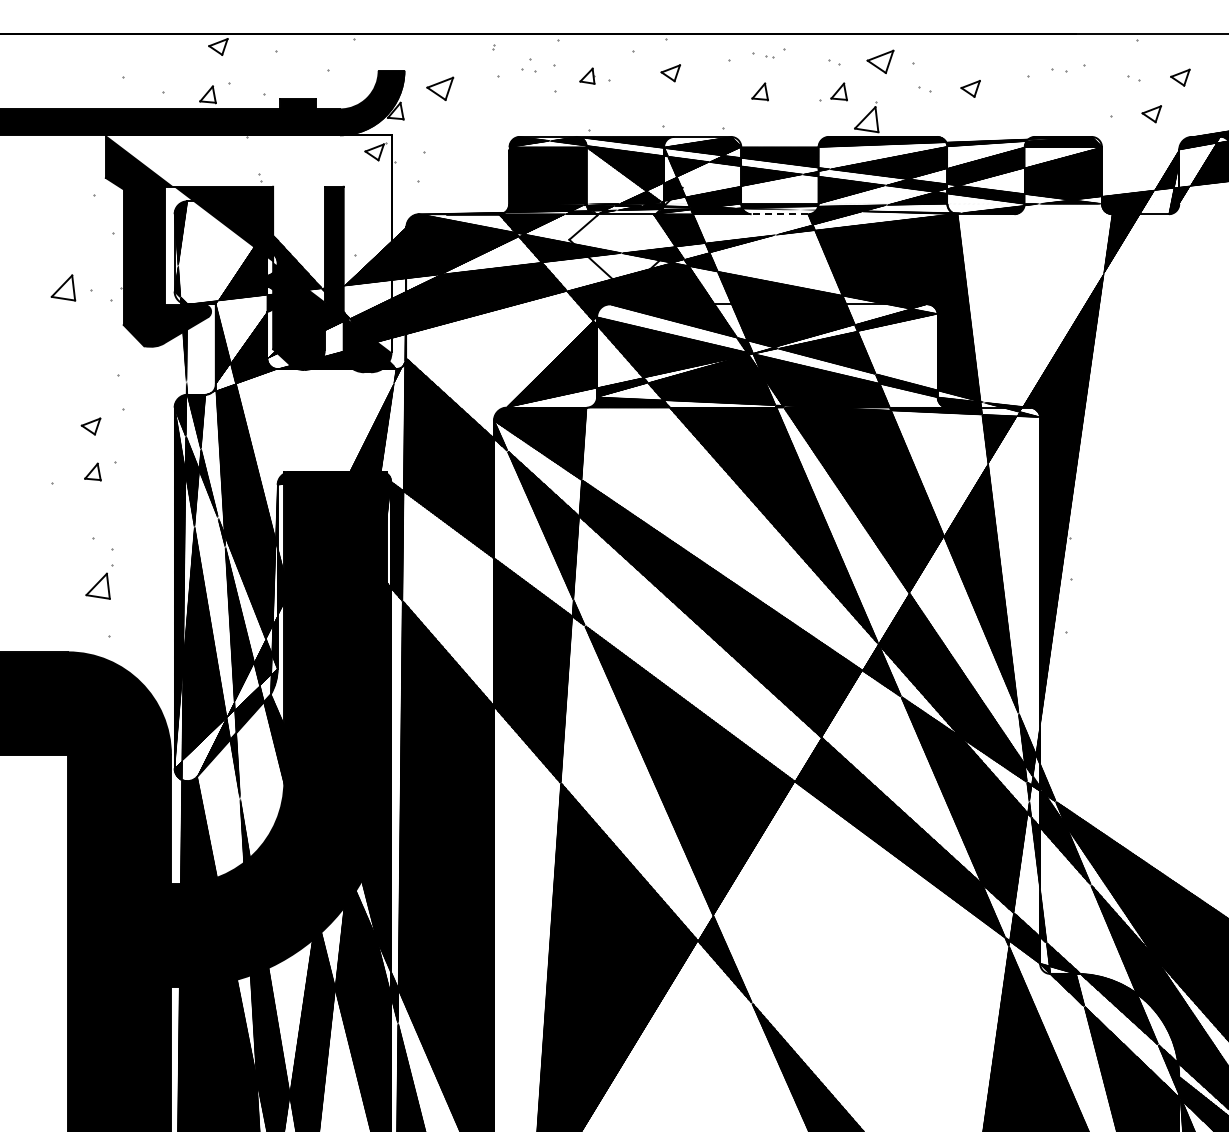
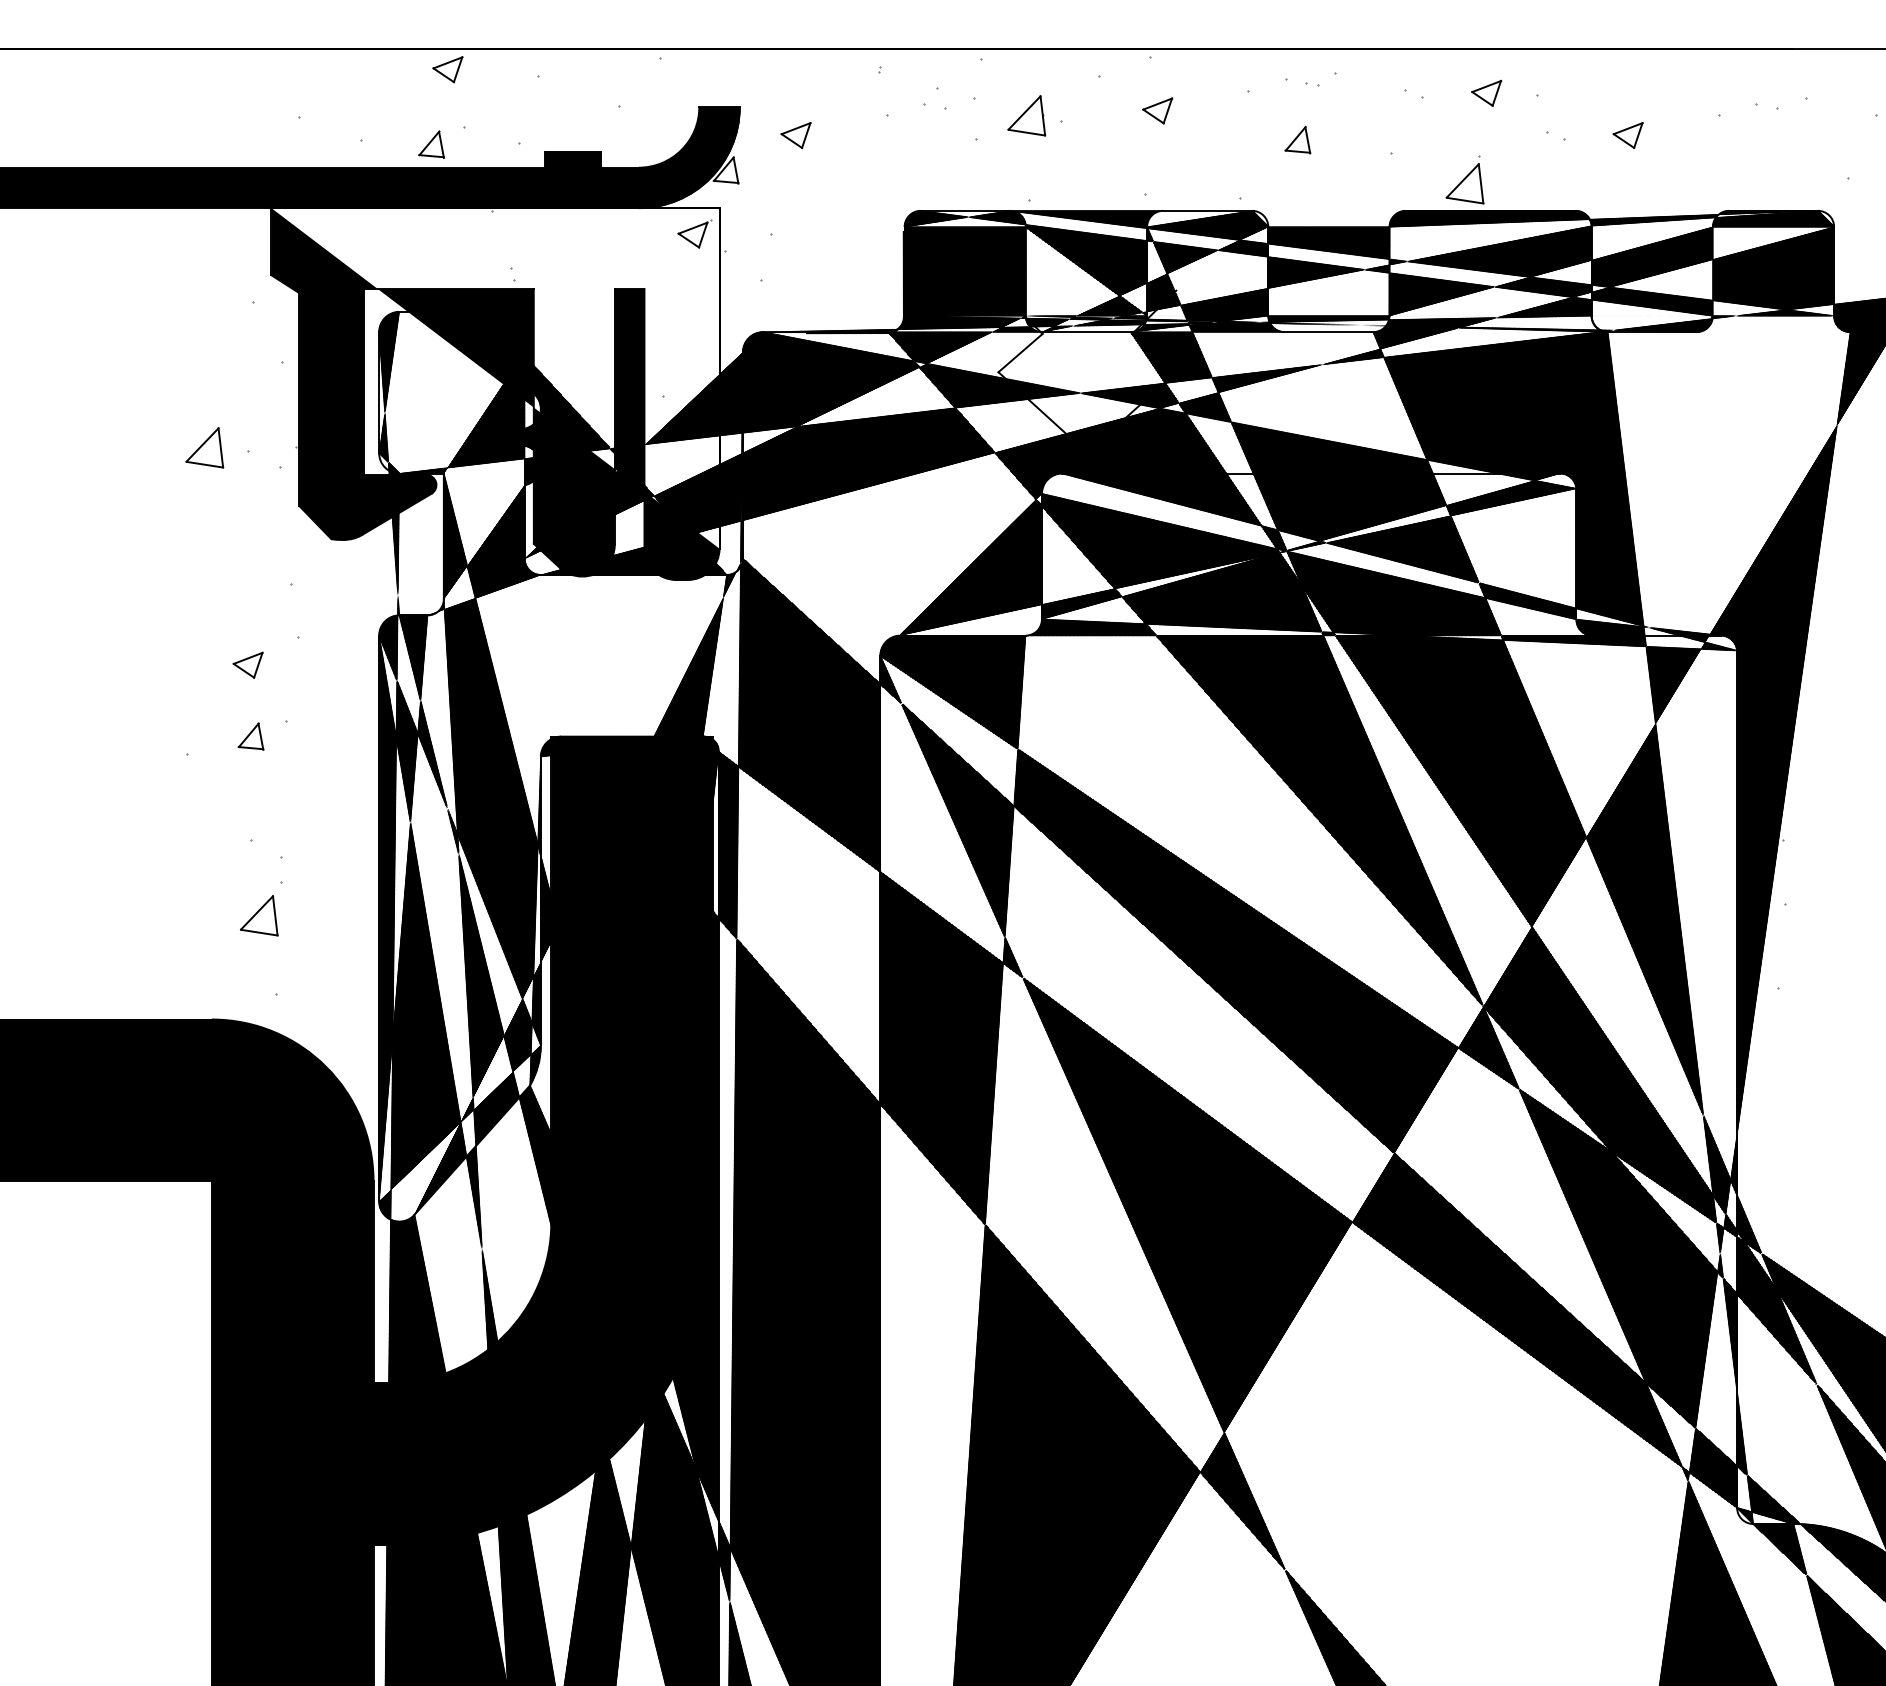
part: (880, 62) -> (1486, 94), size x0.71
part: (587, 75) -> (1026, 114), size x1.67
part: (440, 88) -> (796, 134), size x0.71
part: (838, 91) -> (1420, 139), removed
line: (779, 214) -> (1328, 332), dashed -> solid

